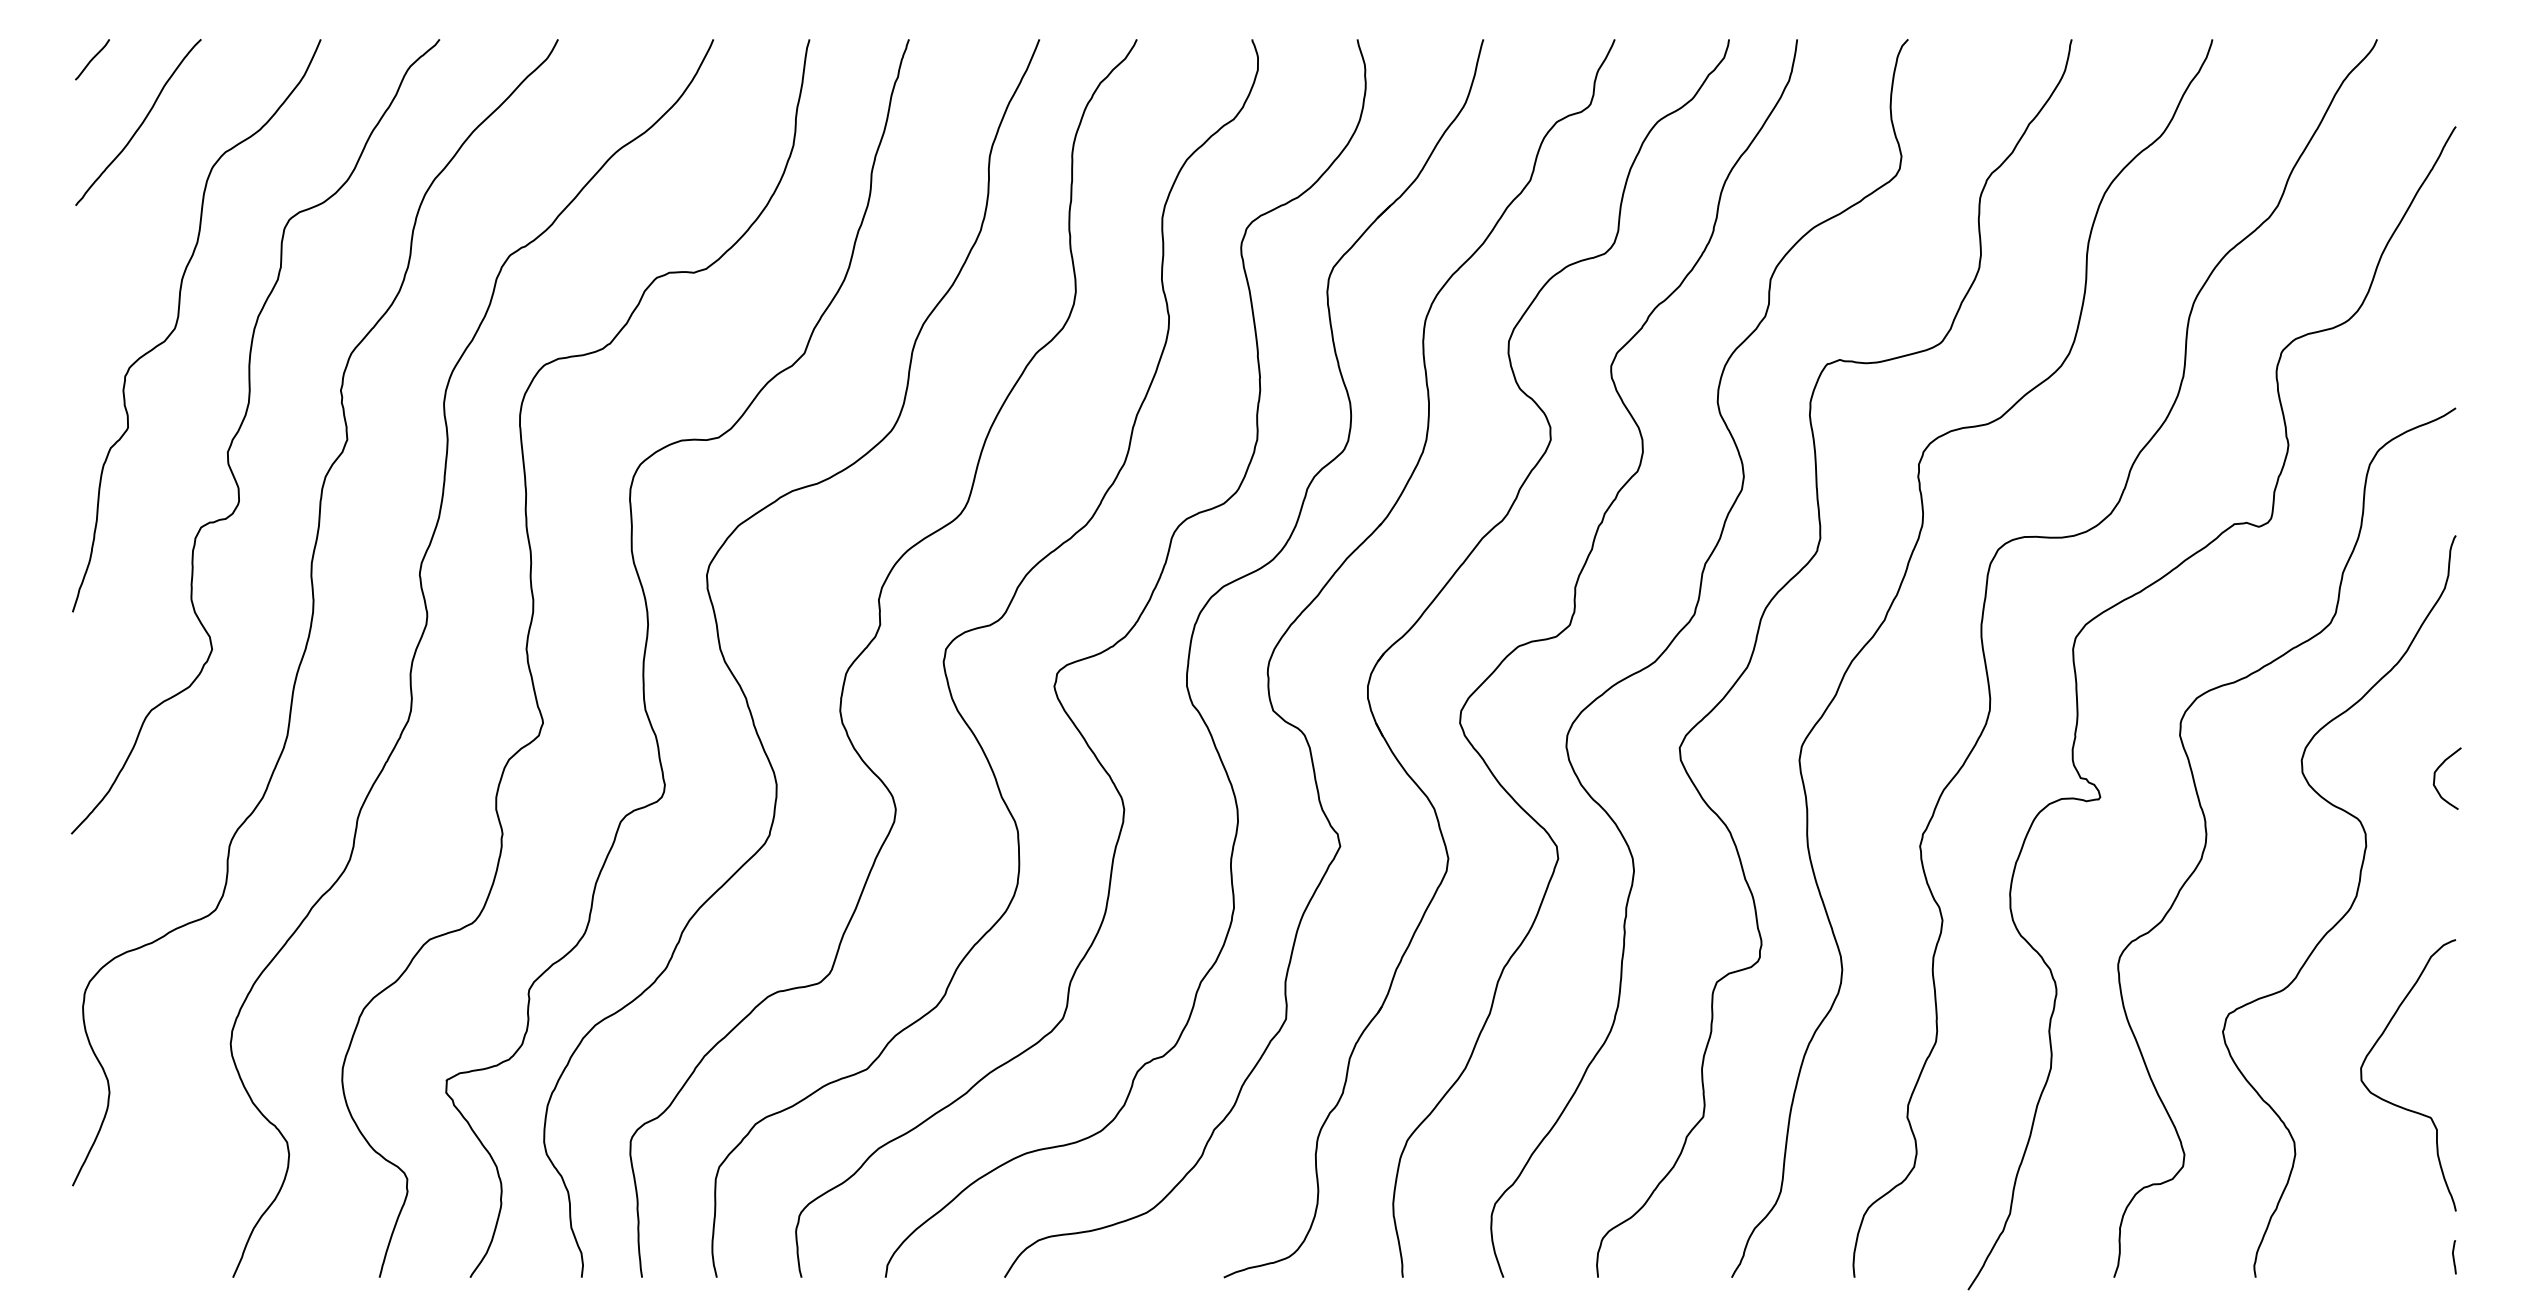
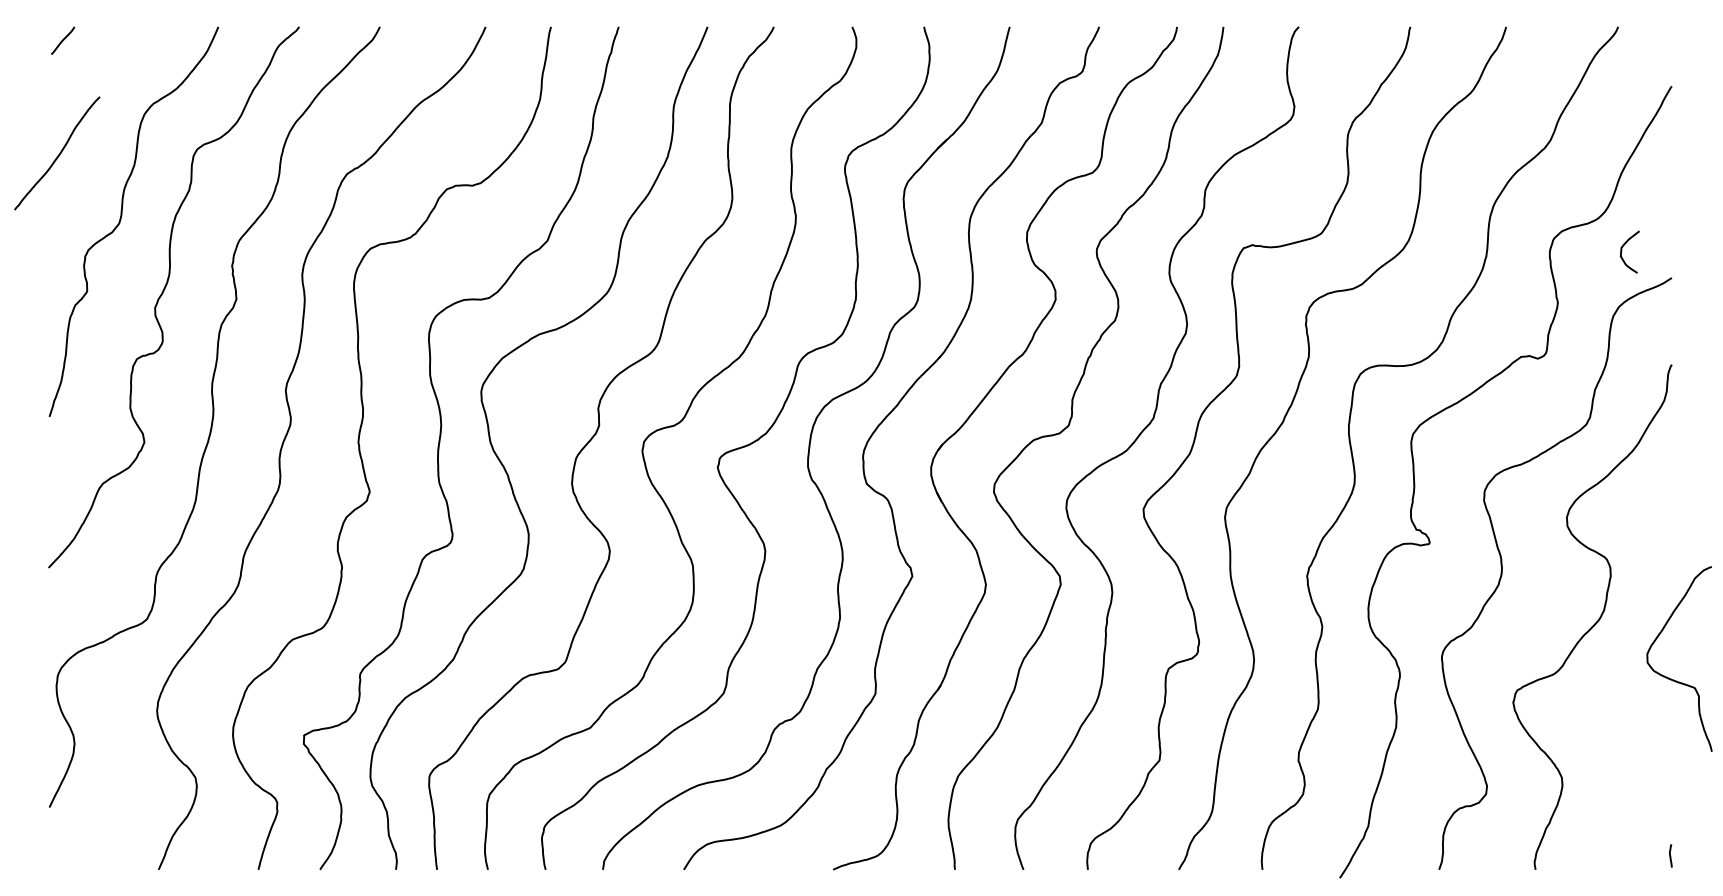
curve: (140, 124) -> (58, 154), moved
curve: (2436, 777) -> (1622, 251), moved
curve: (2393, 1102) -> (1669, 677), moved

